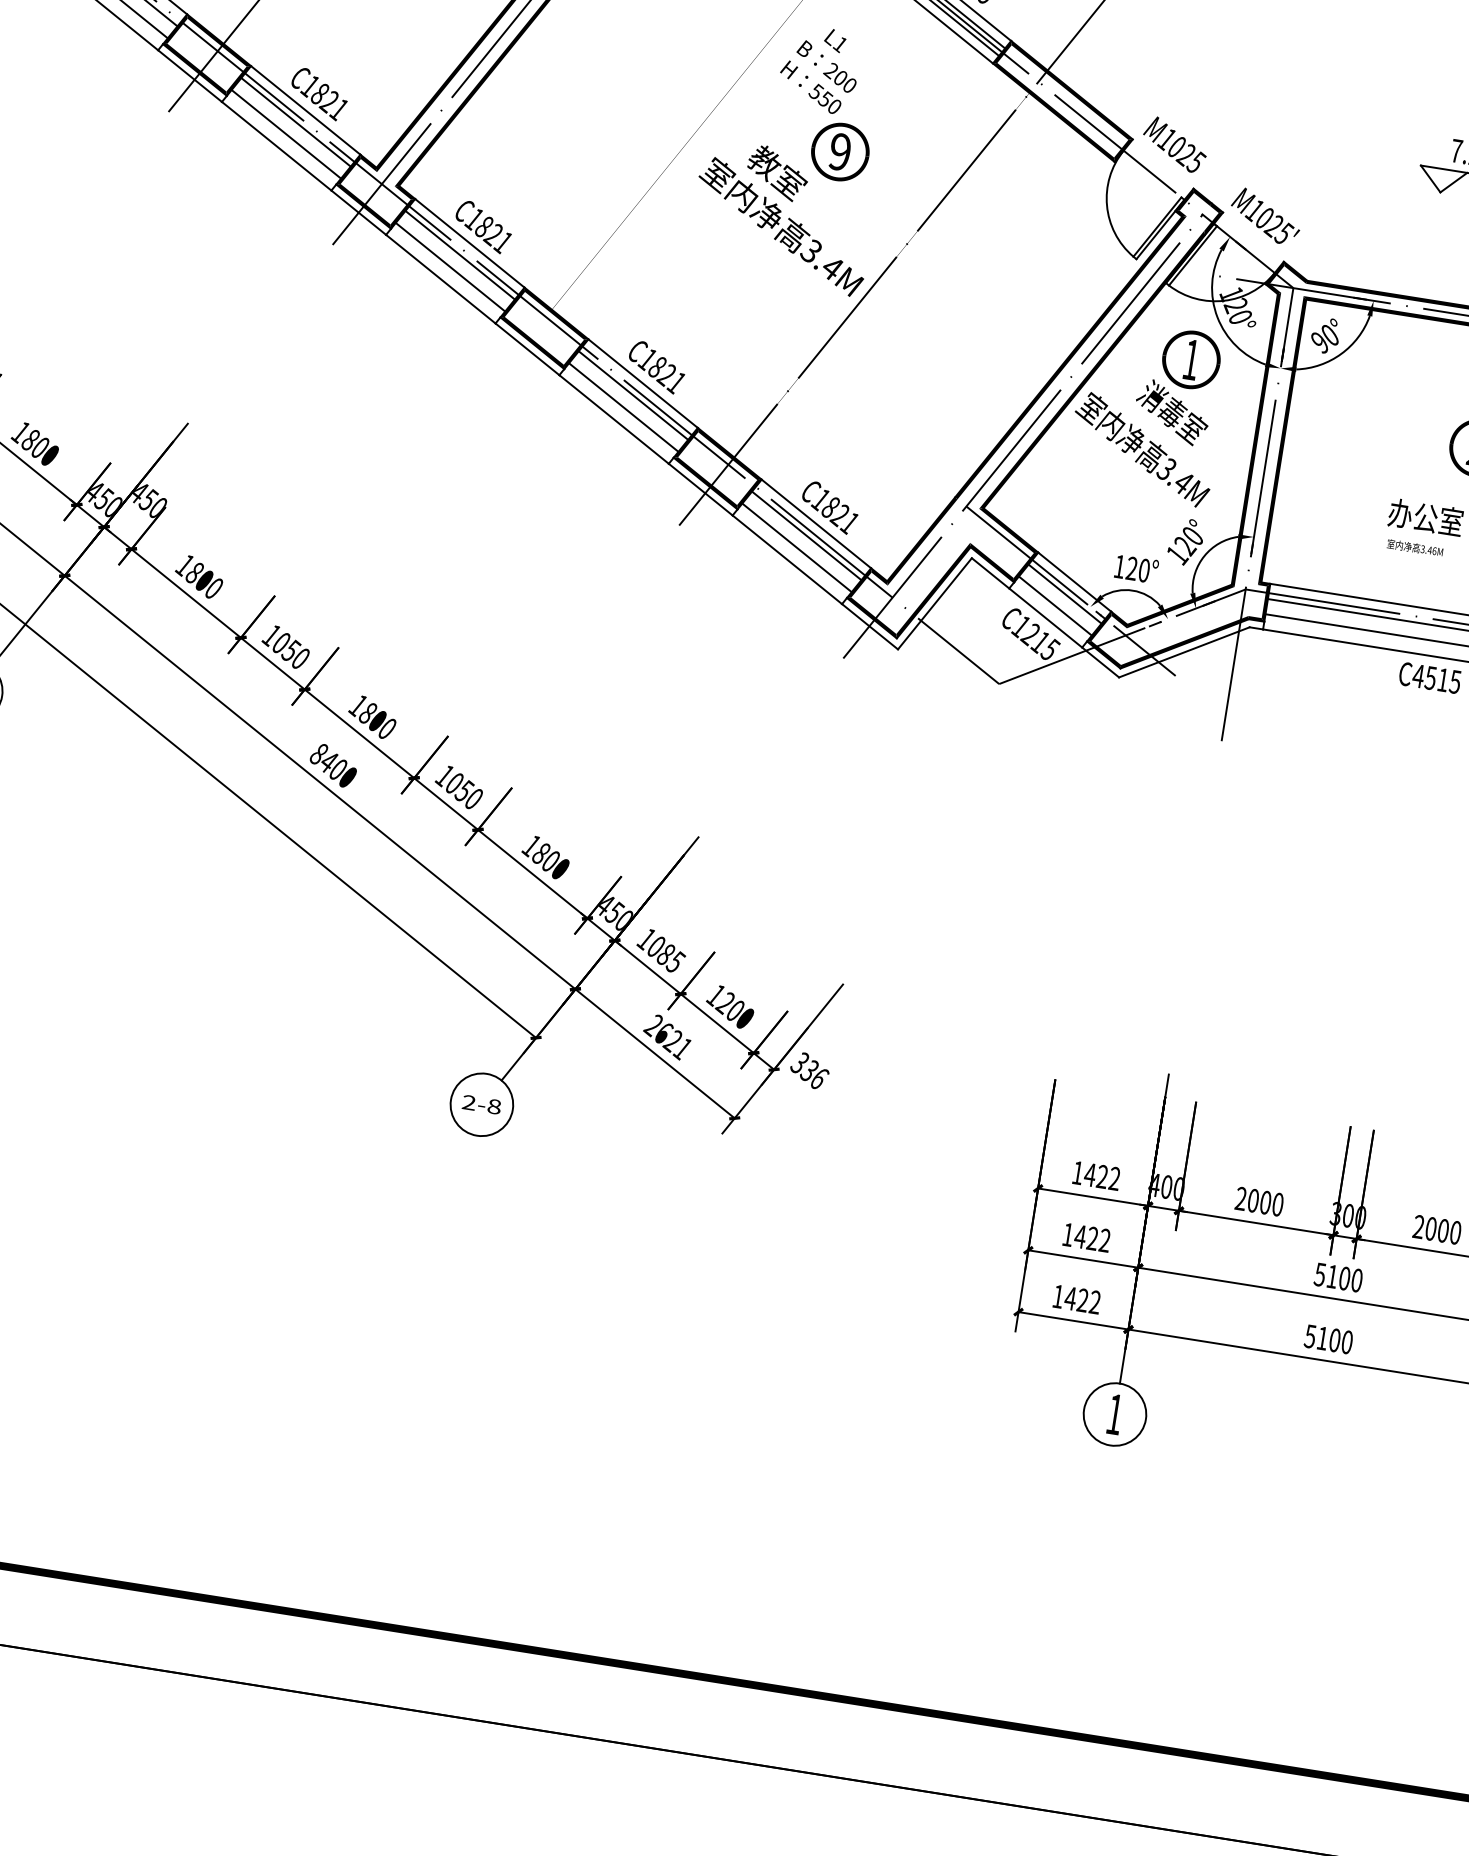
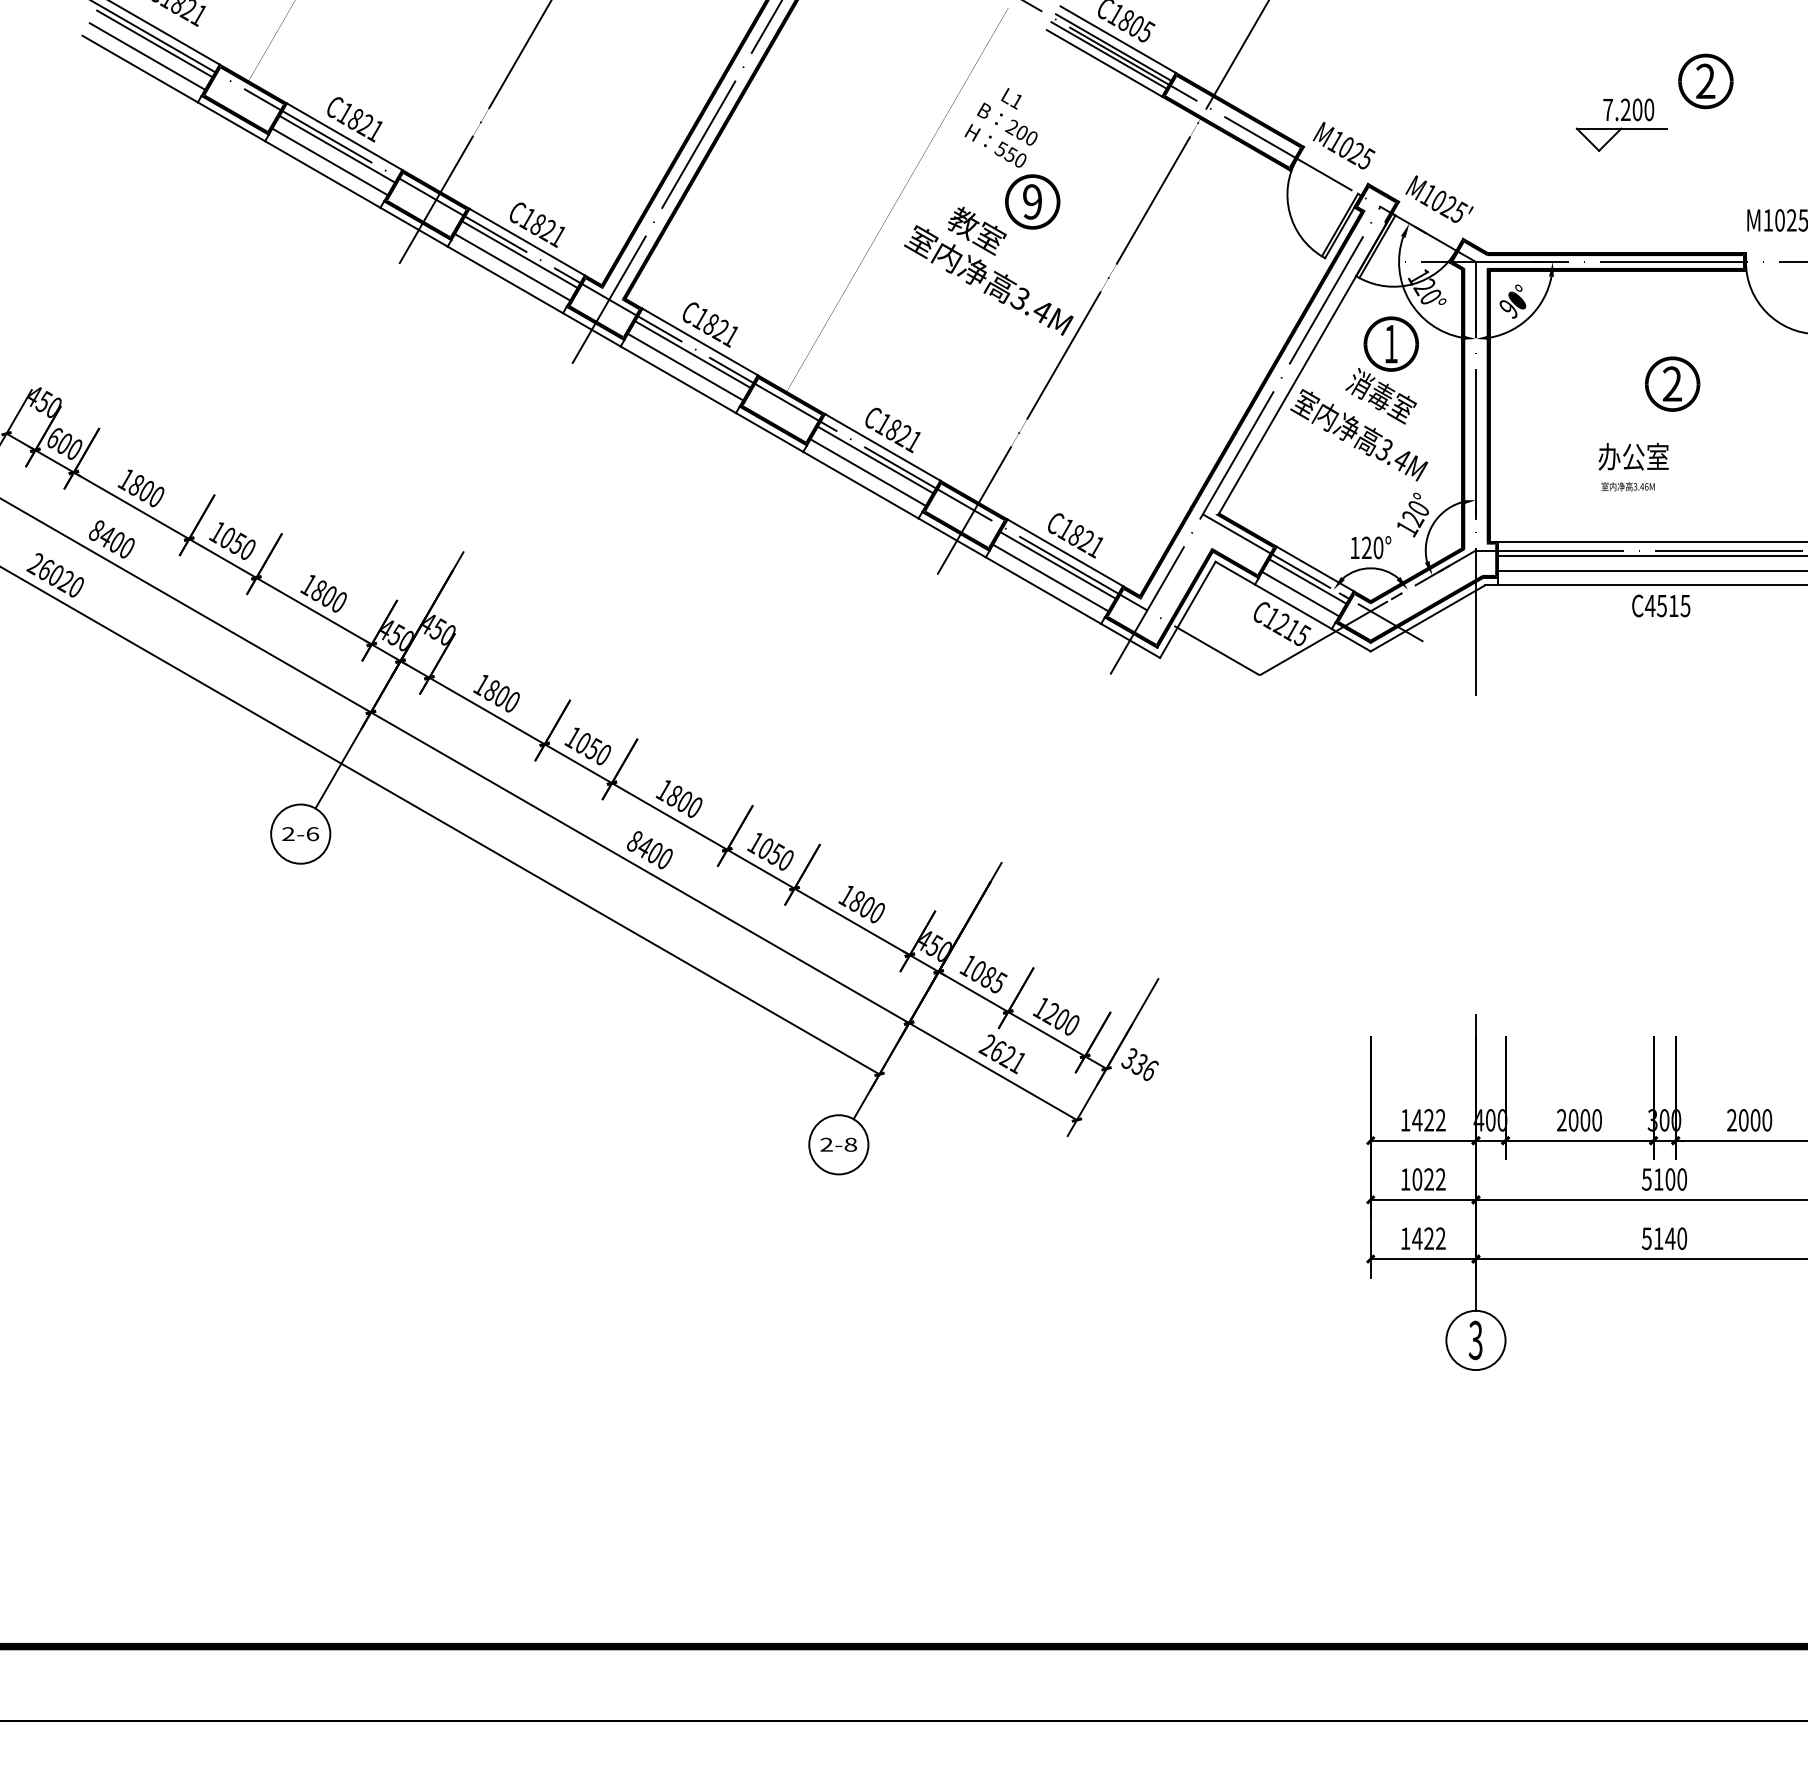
fill: (1092, 369) -> (1300, 367), removed
text: (1080, 1236) -> (1417, 1179), 1422 -> 1022
text: (1335, 1340) -> (1670, 1238), 5100 -> 5140
text: (1114, 1414) -> (1475, 1340), 1 -> 3

